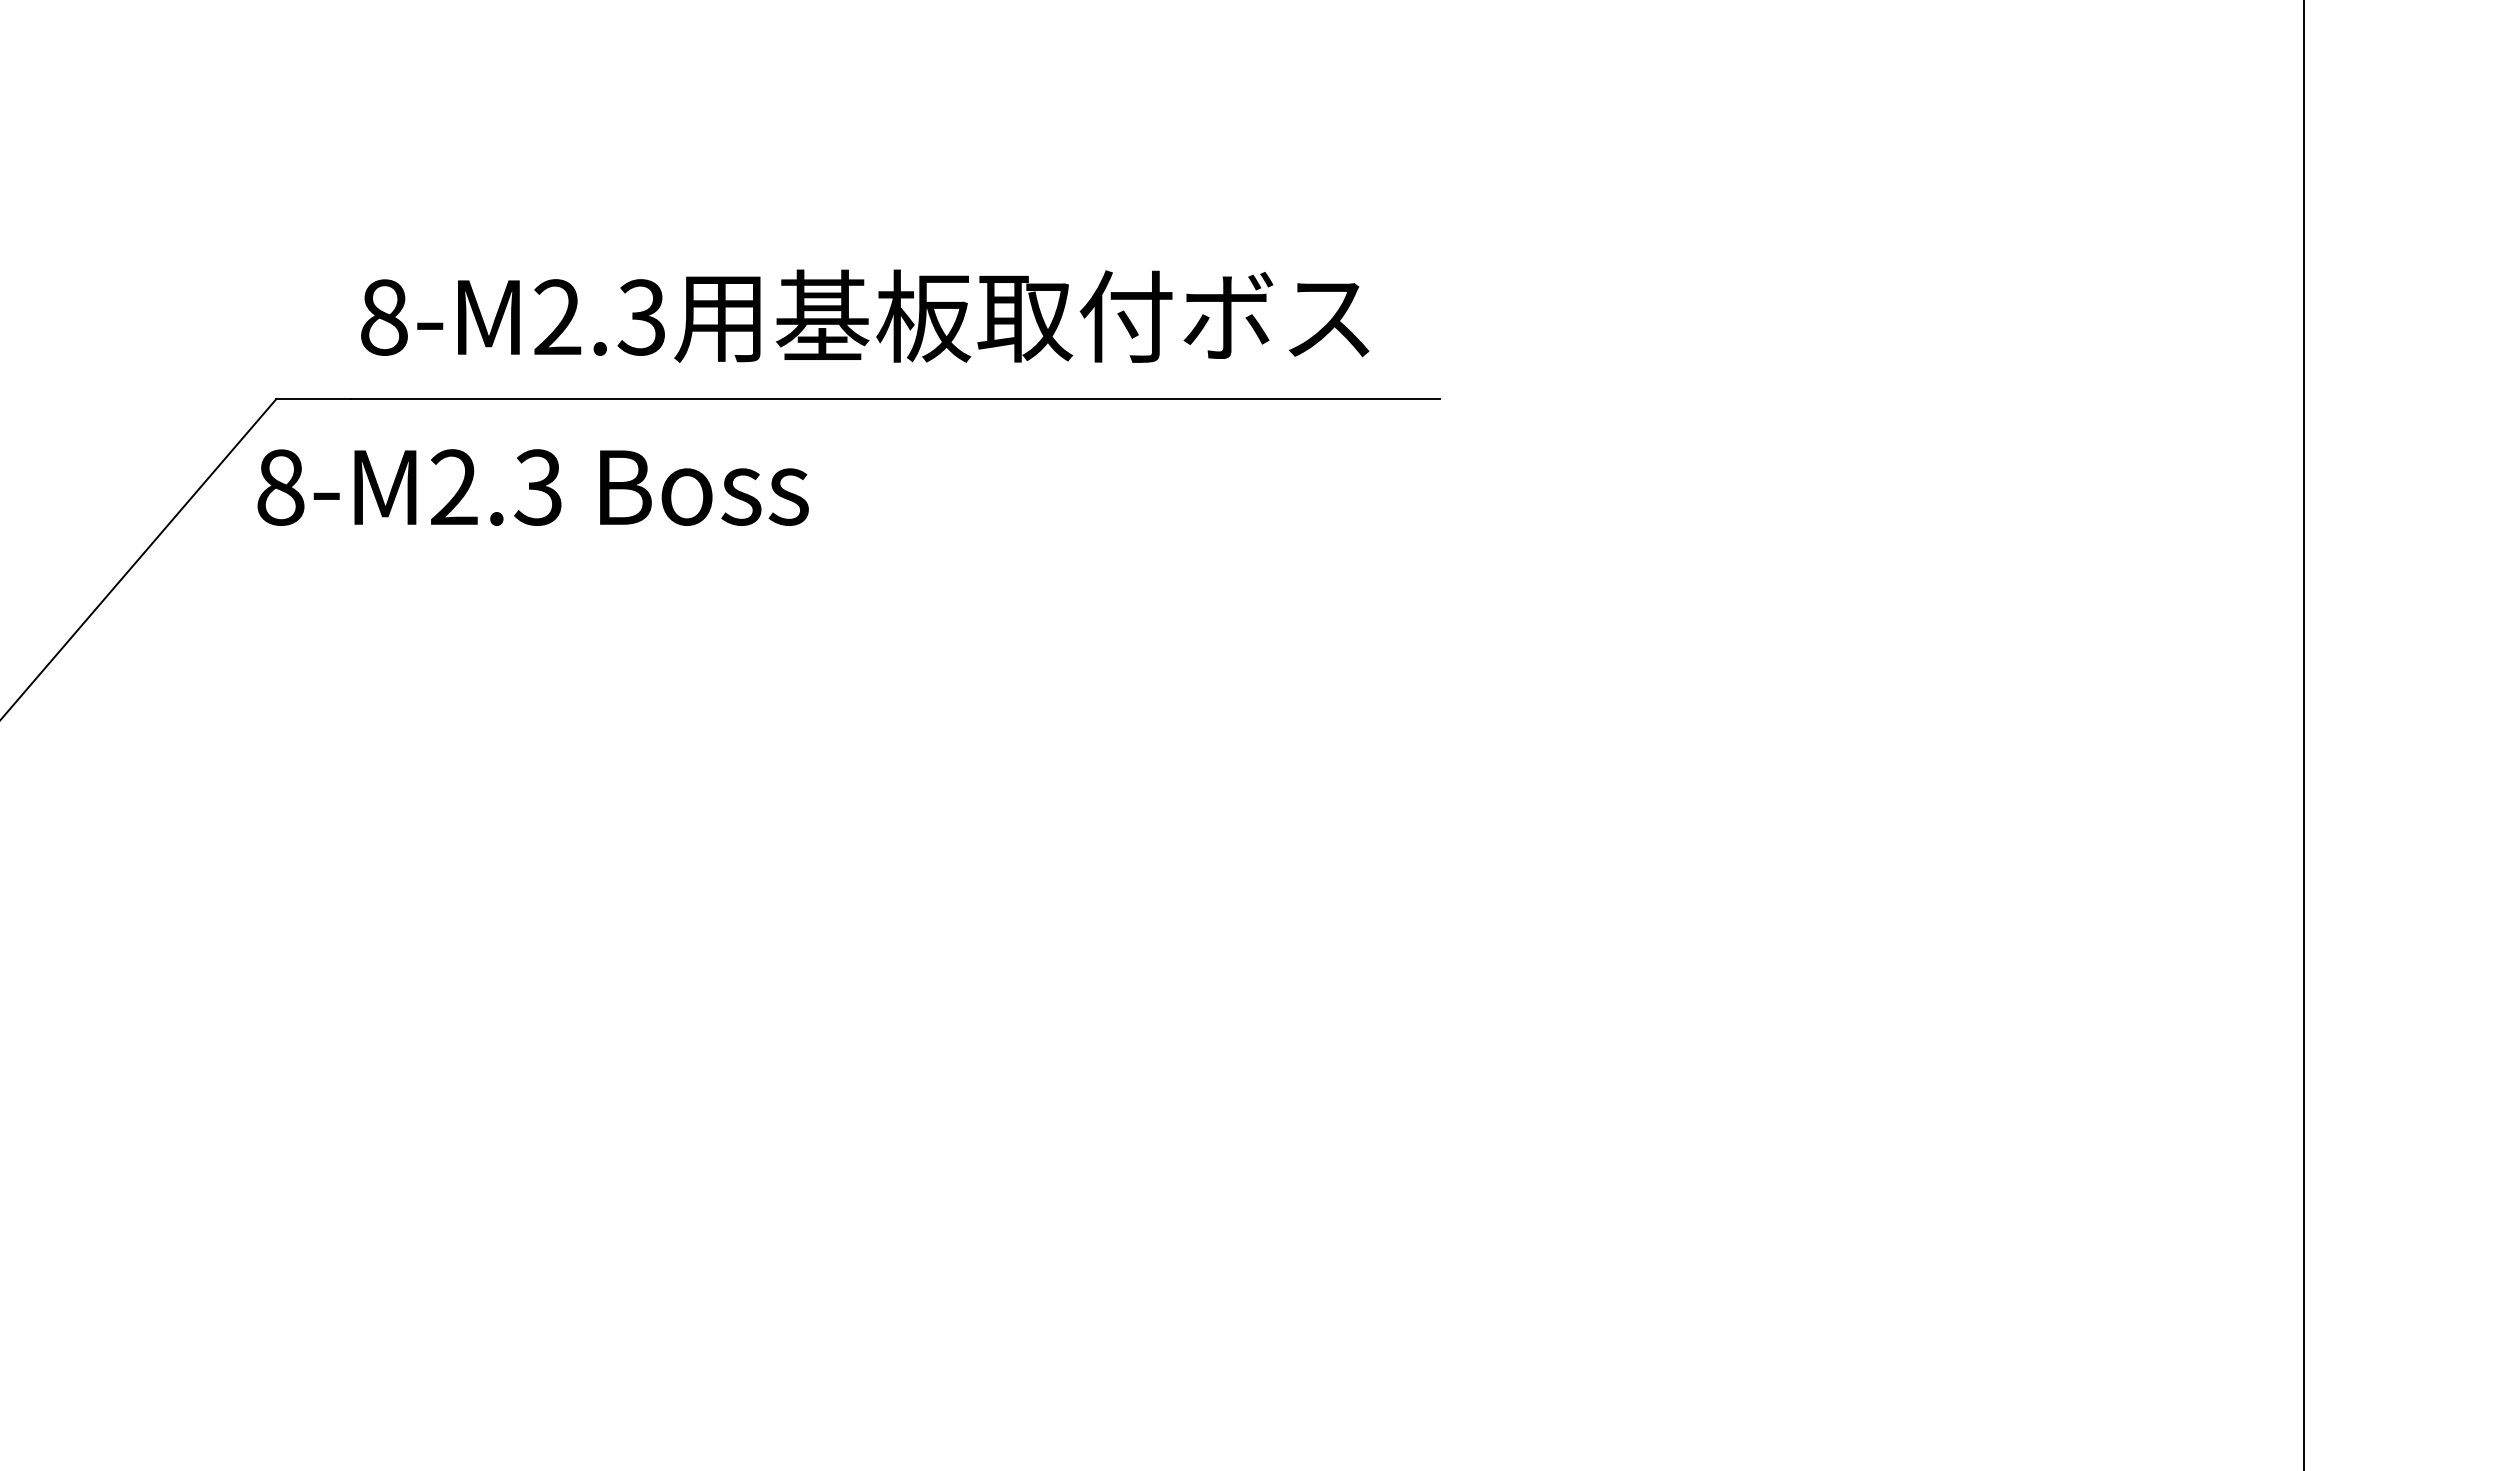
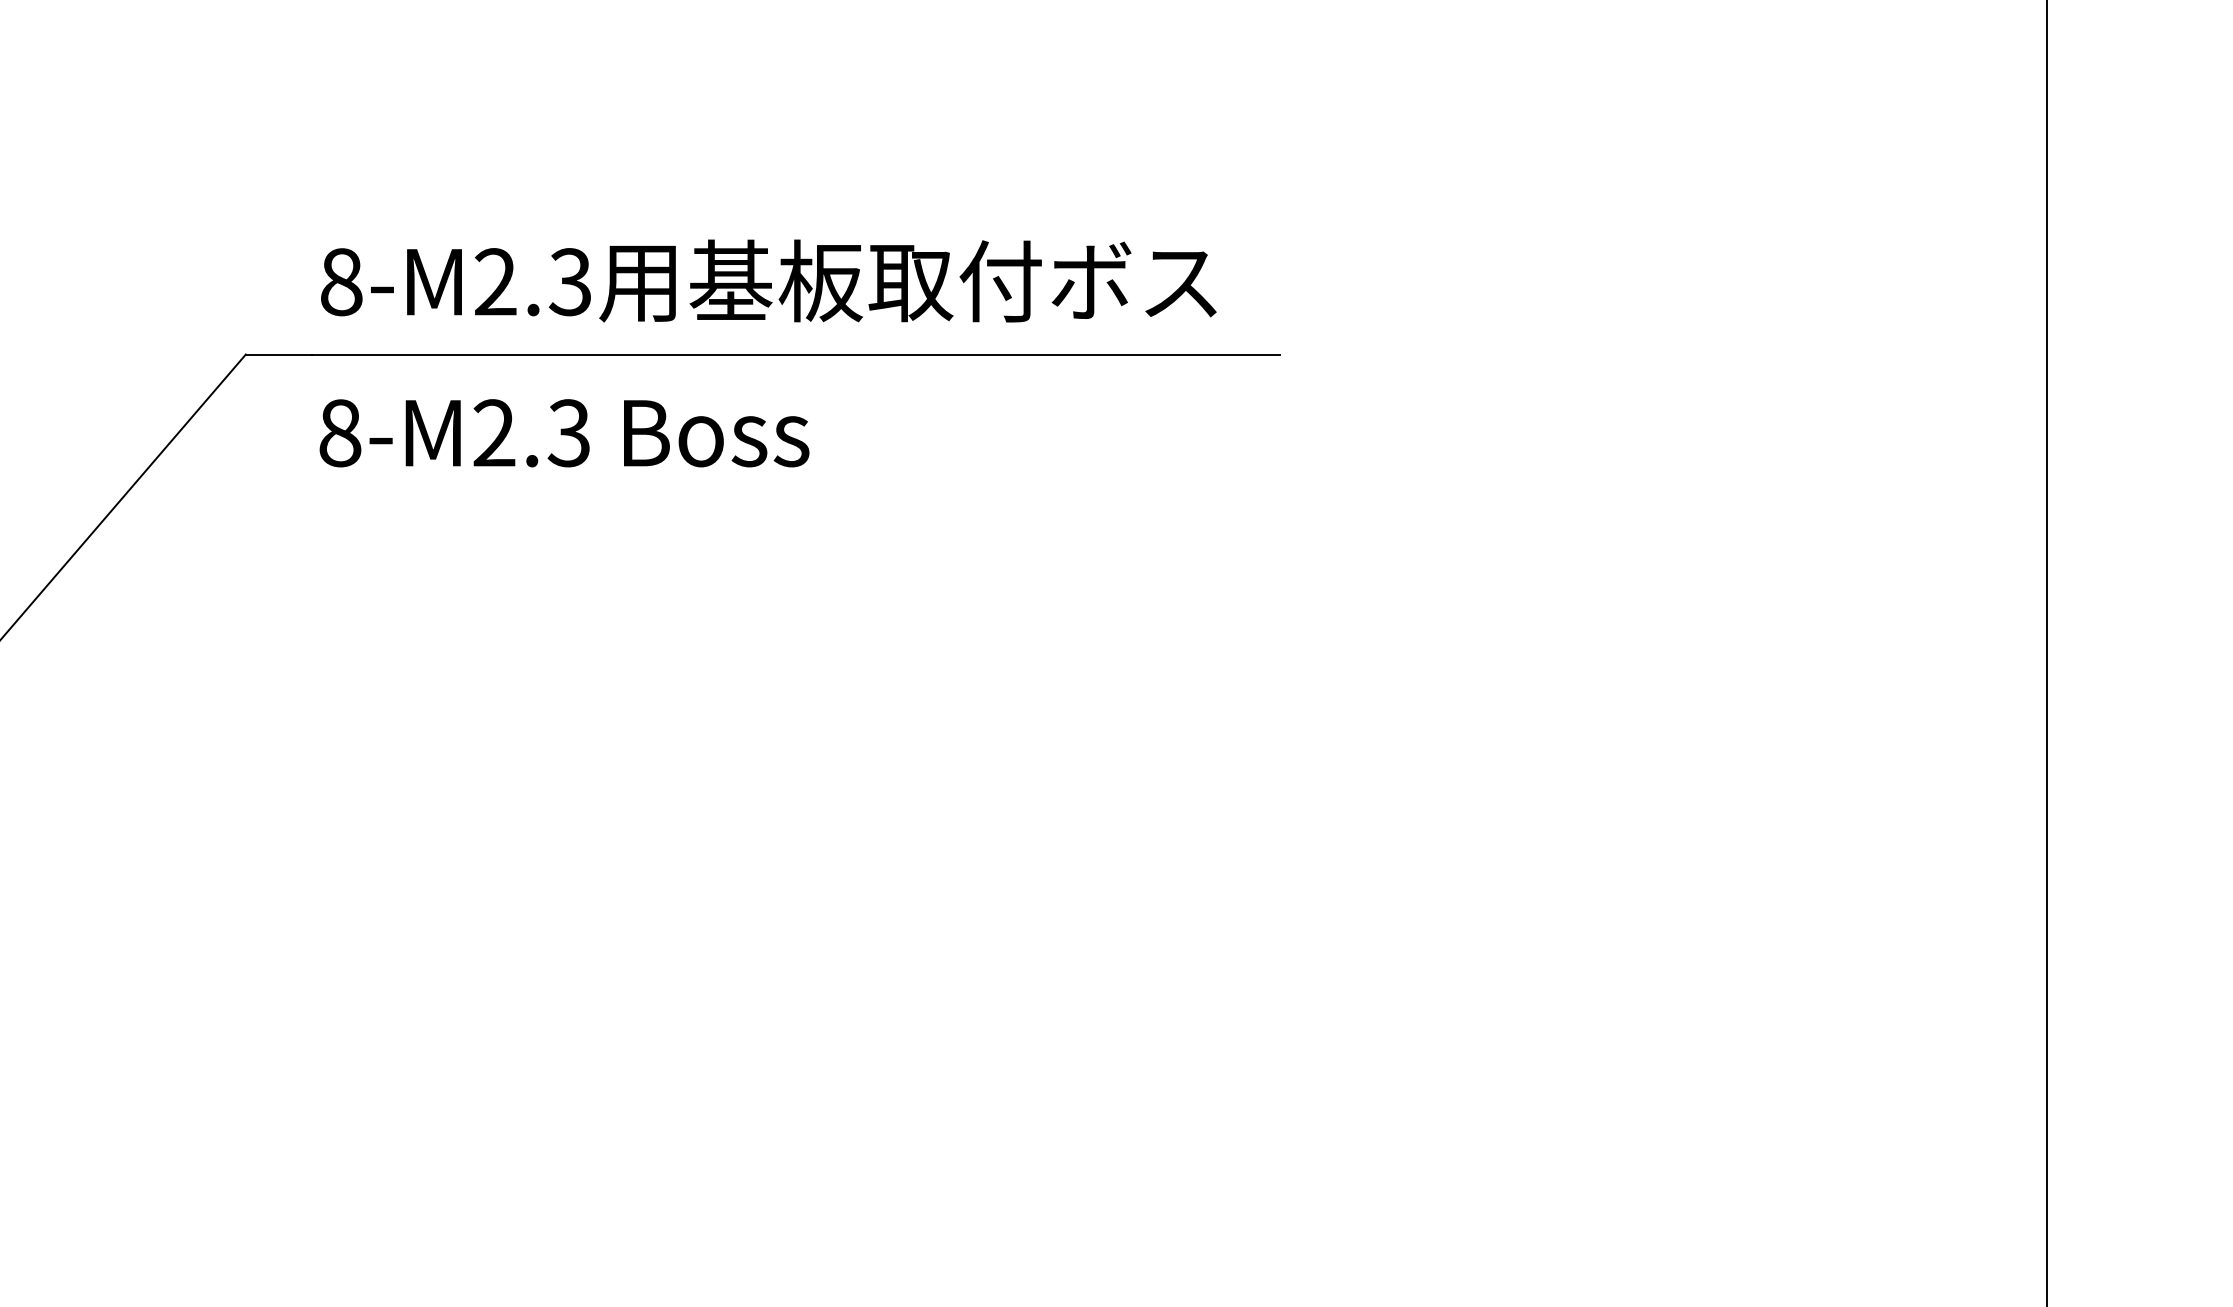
text: (532, 487) -> (563, 433), moved

